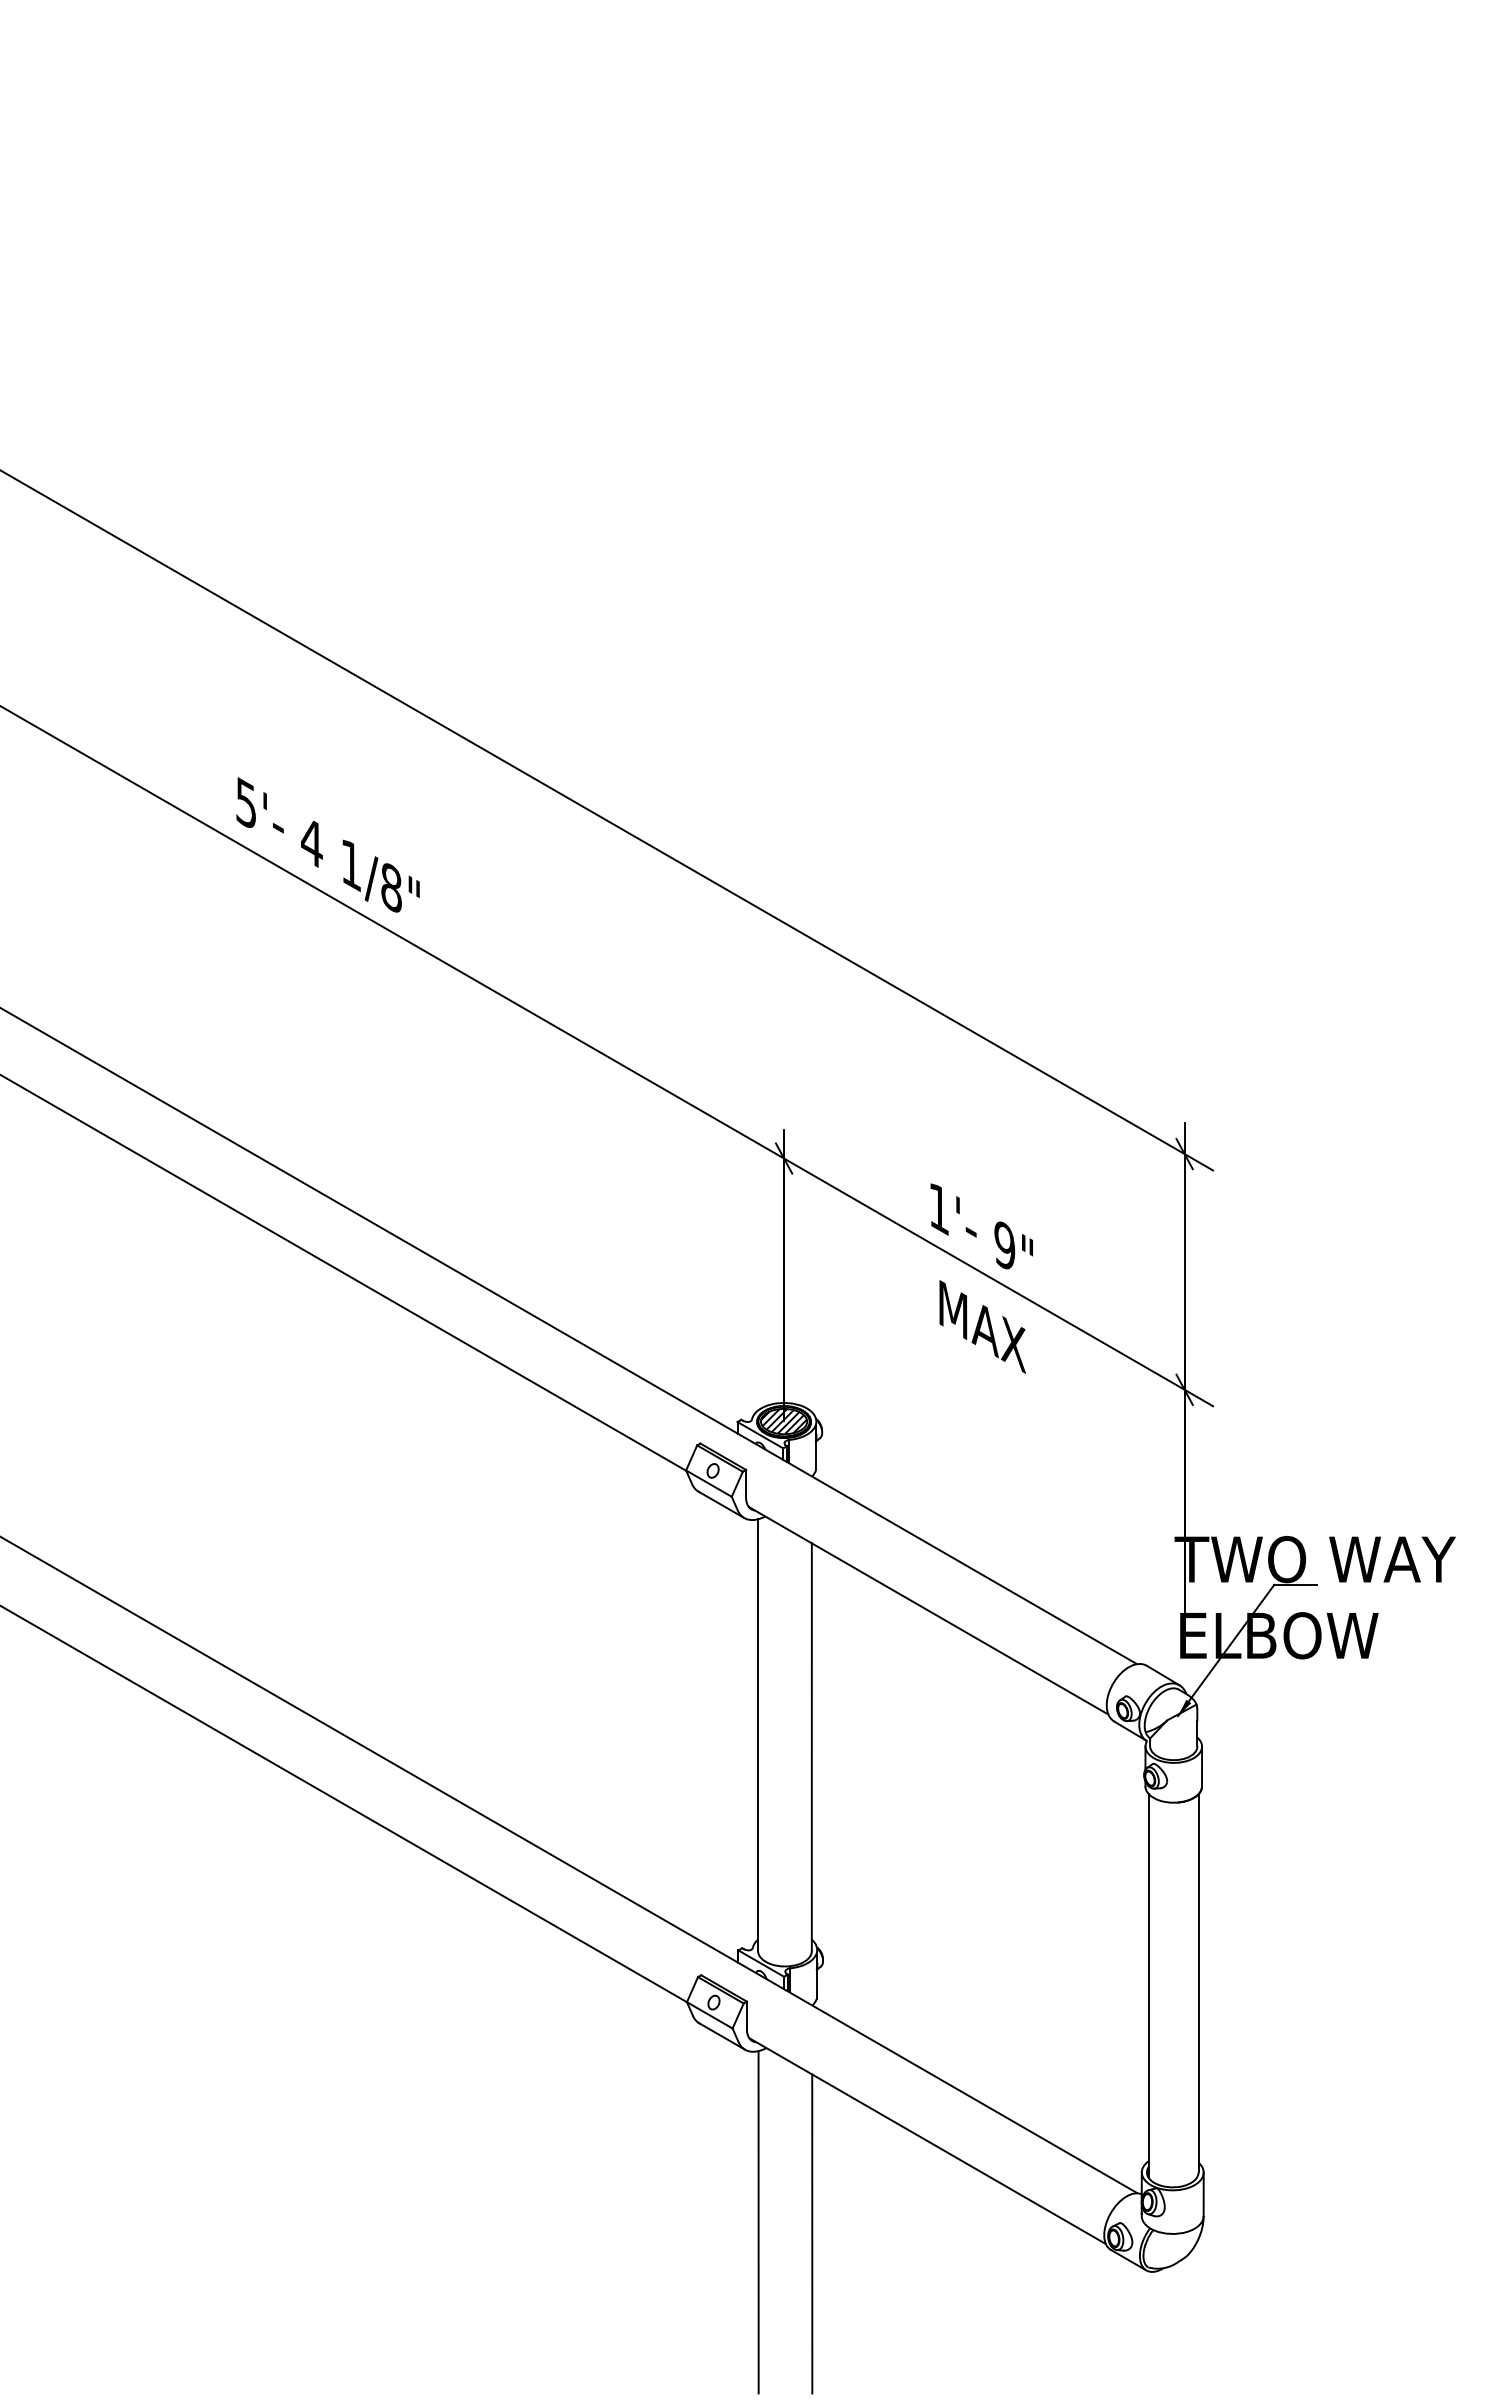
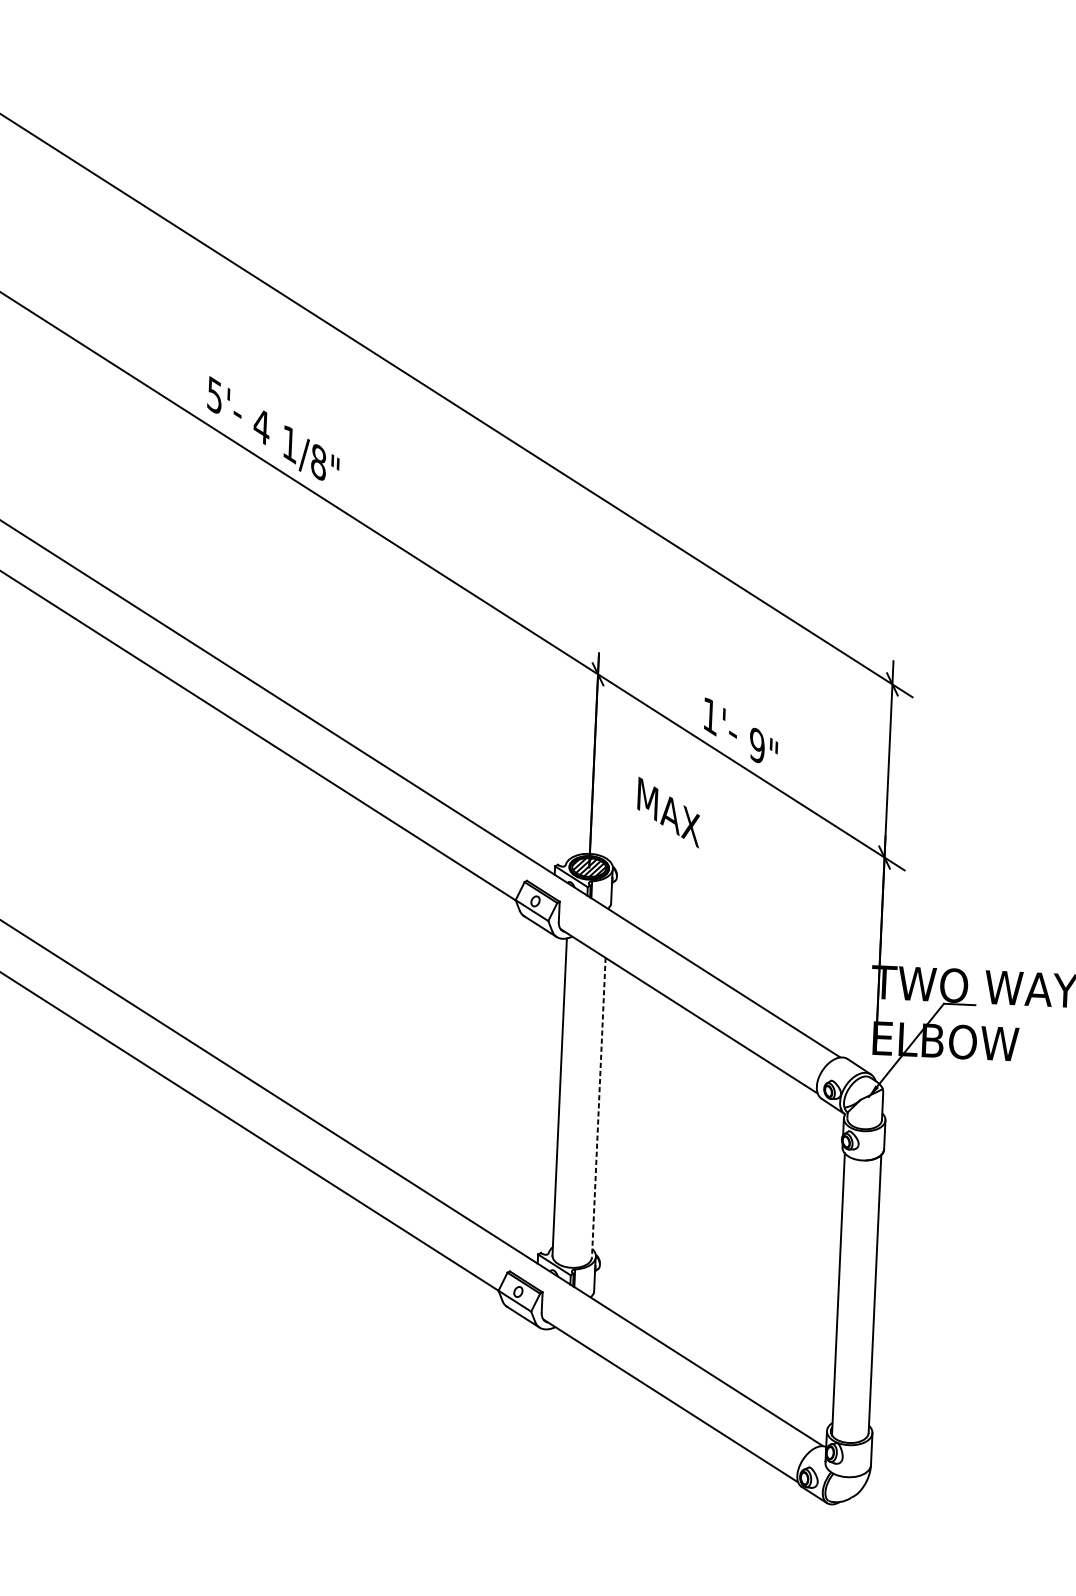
text: (982, 1326) -> (668, 812), moved
line: (811, 1746) -> (598, 1107), solid -> dashed
line: (758, 2222) -> (543, 1454), removed
line: (812, 2233) -> (583, 1464), removed

